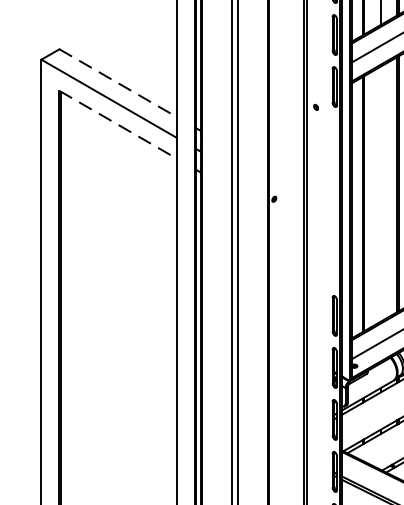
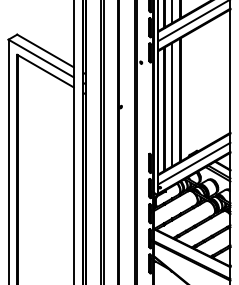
line: (117, 84) -> (45, 51), dashed -> solid
line: (117, 125) -> (45, 71), dashed -> solid
line: (380, 193) -> (172, 104), added

